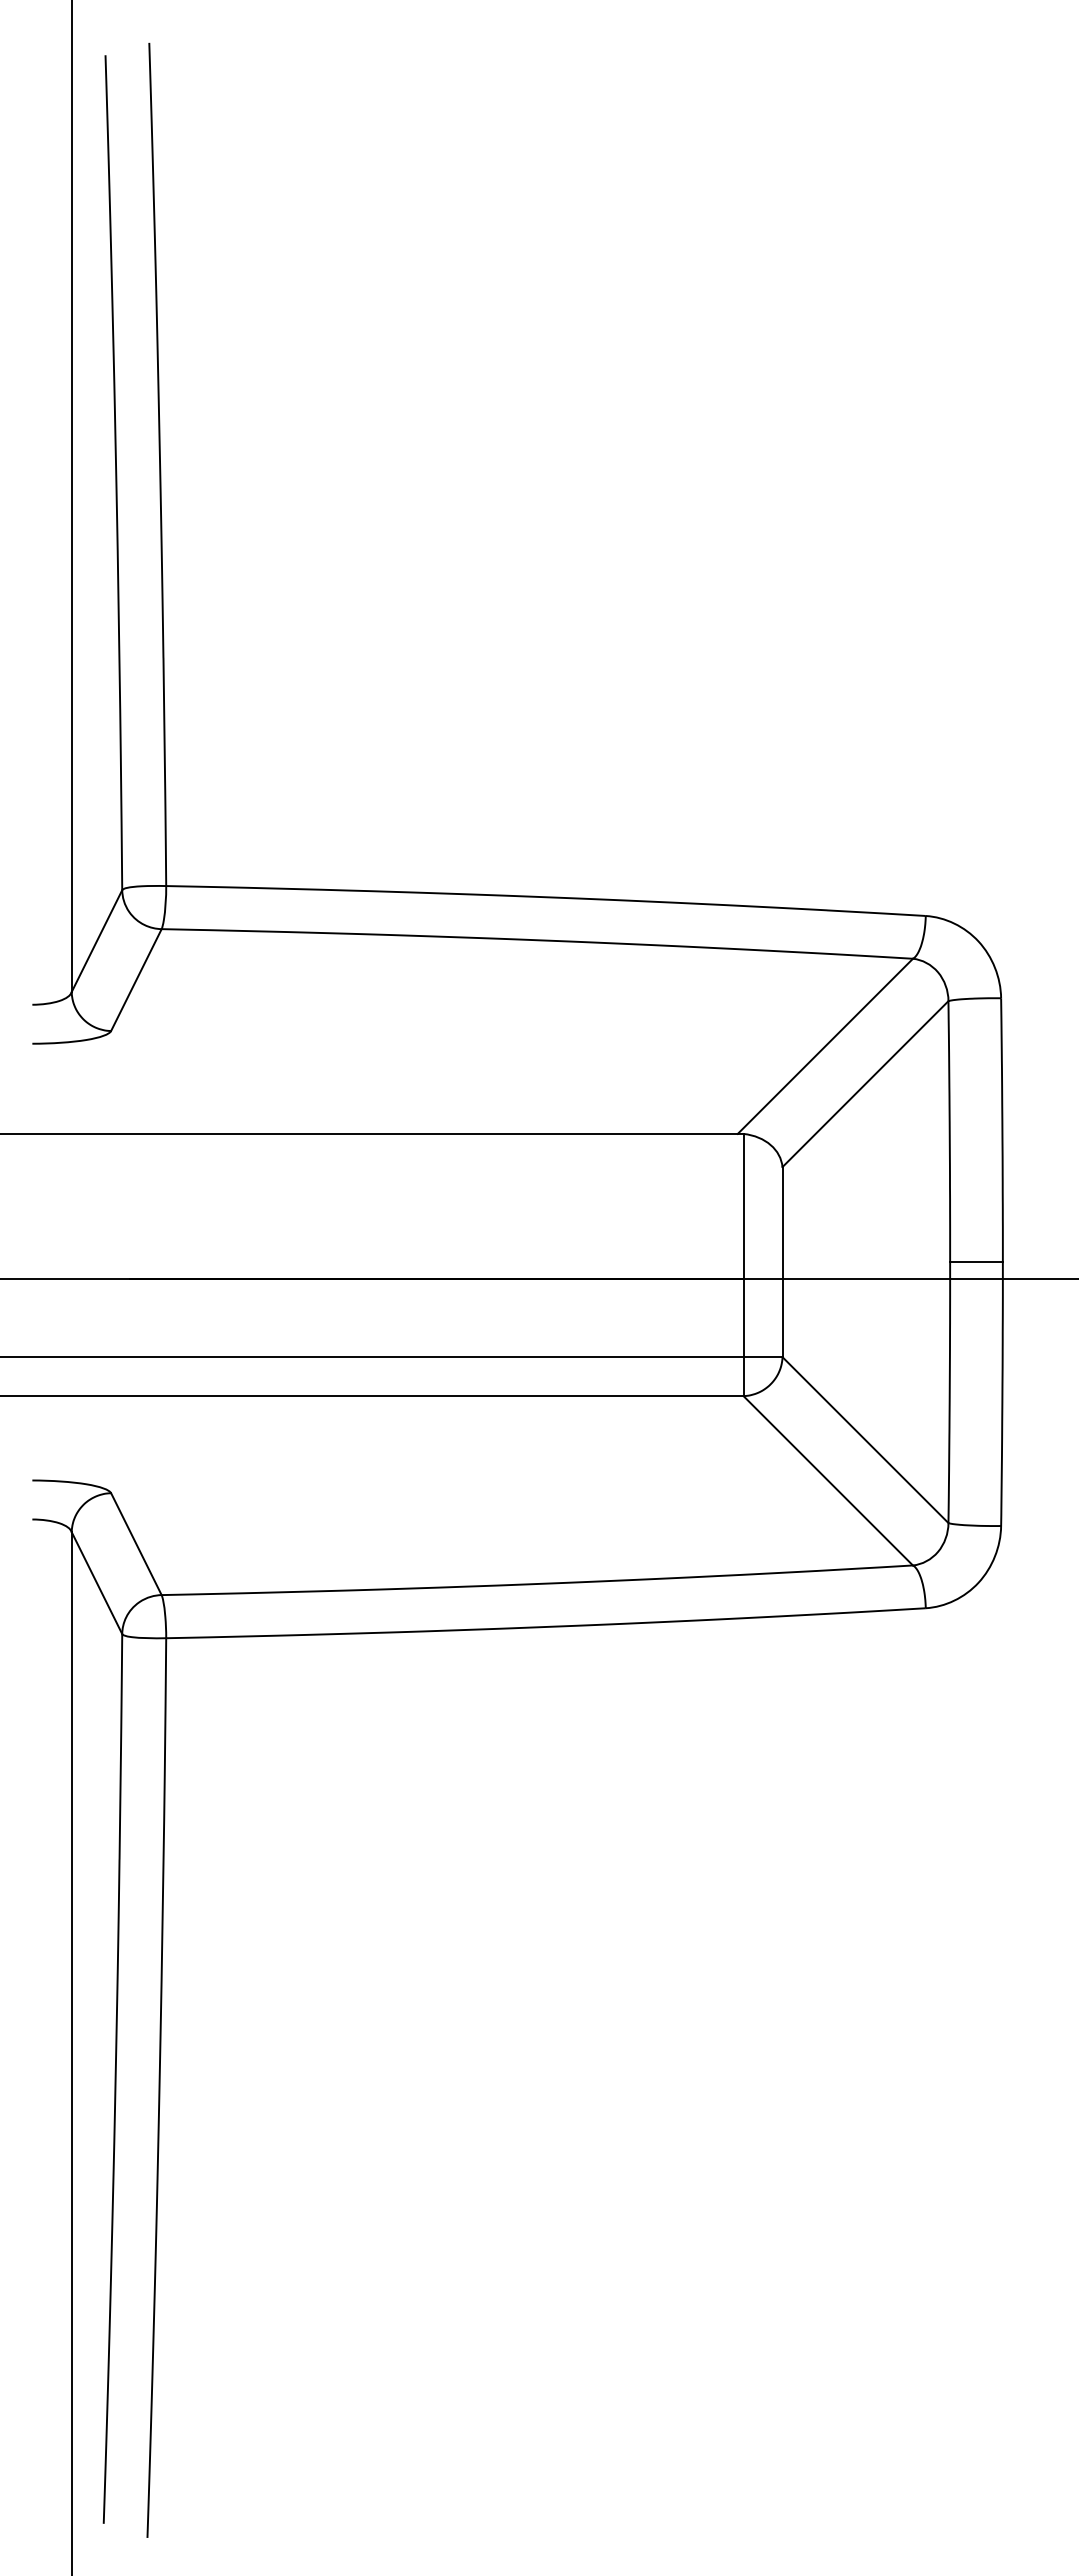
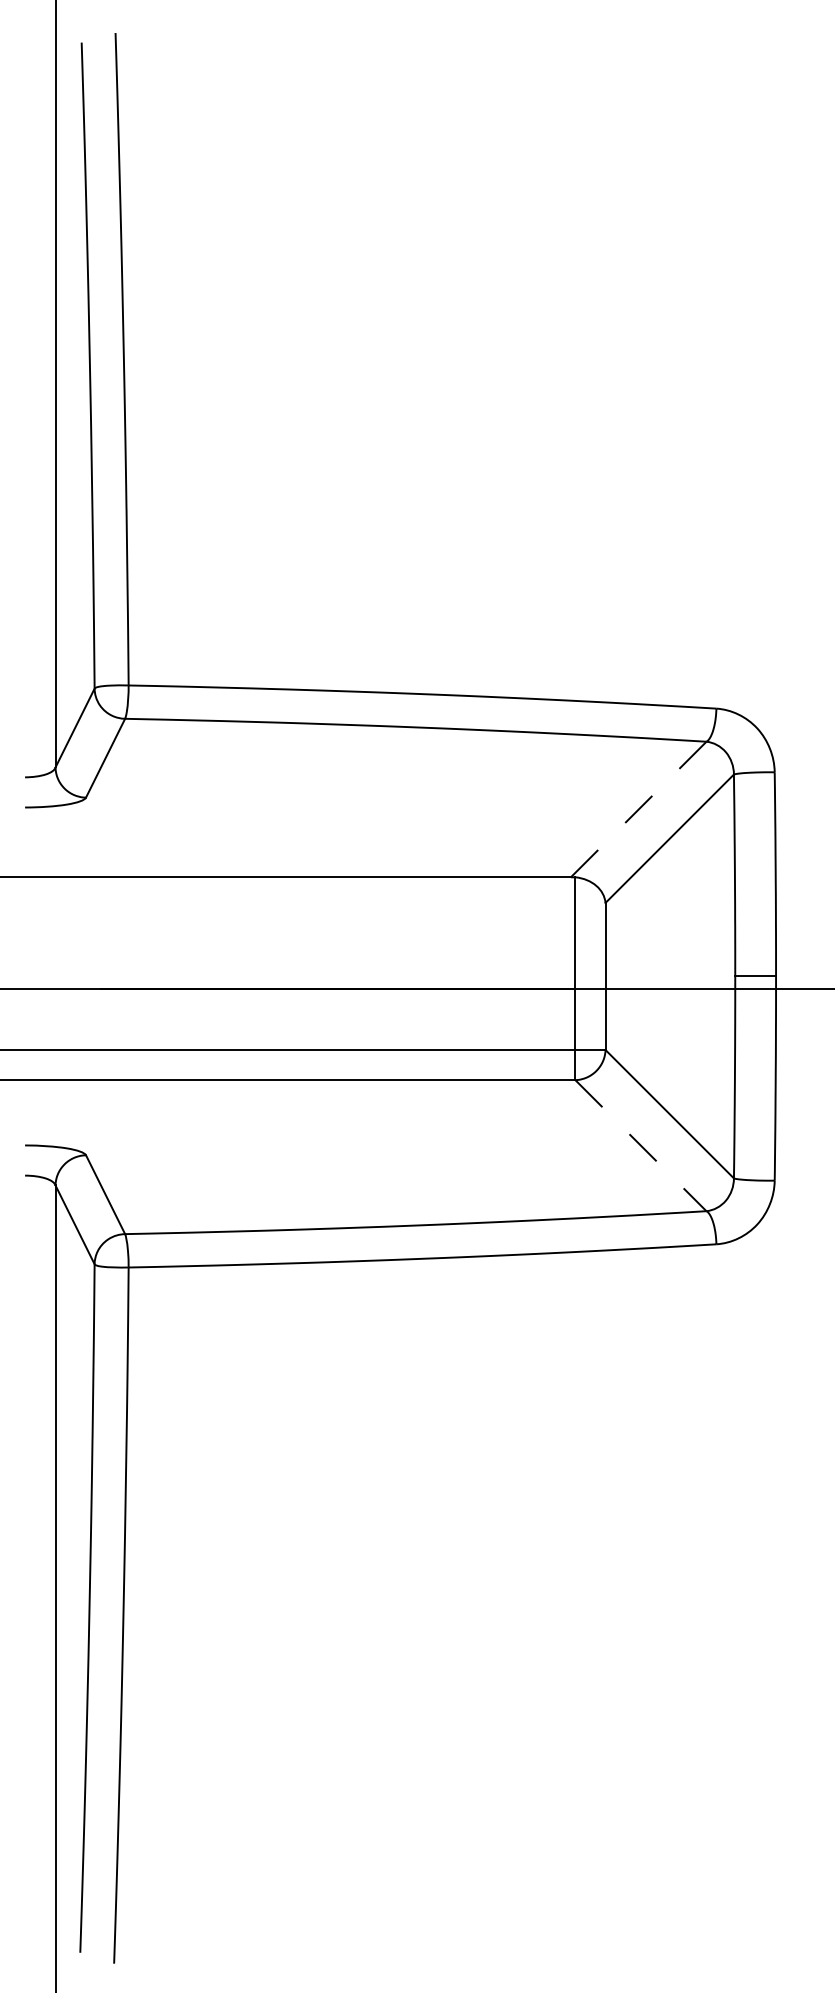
line: (825, 1046) -> (638, 809), solid -> dashed
line: (828, 1480) -> (641, 1145), solid -> dashed

